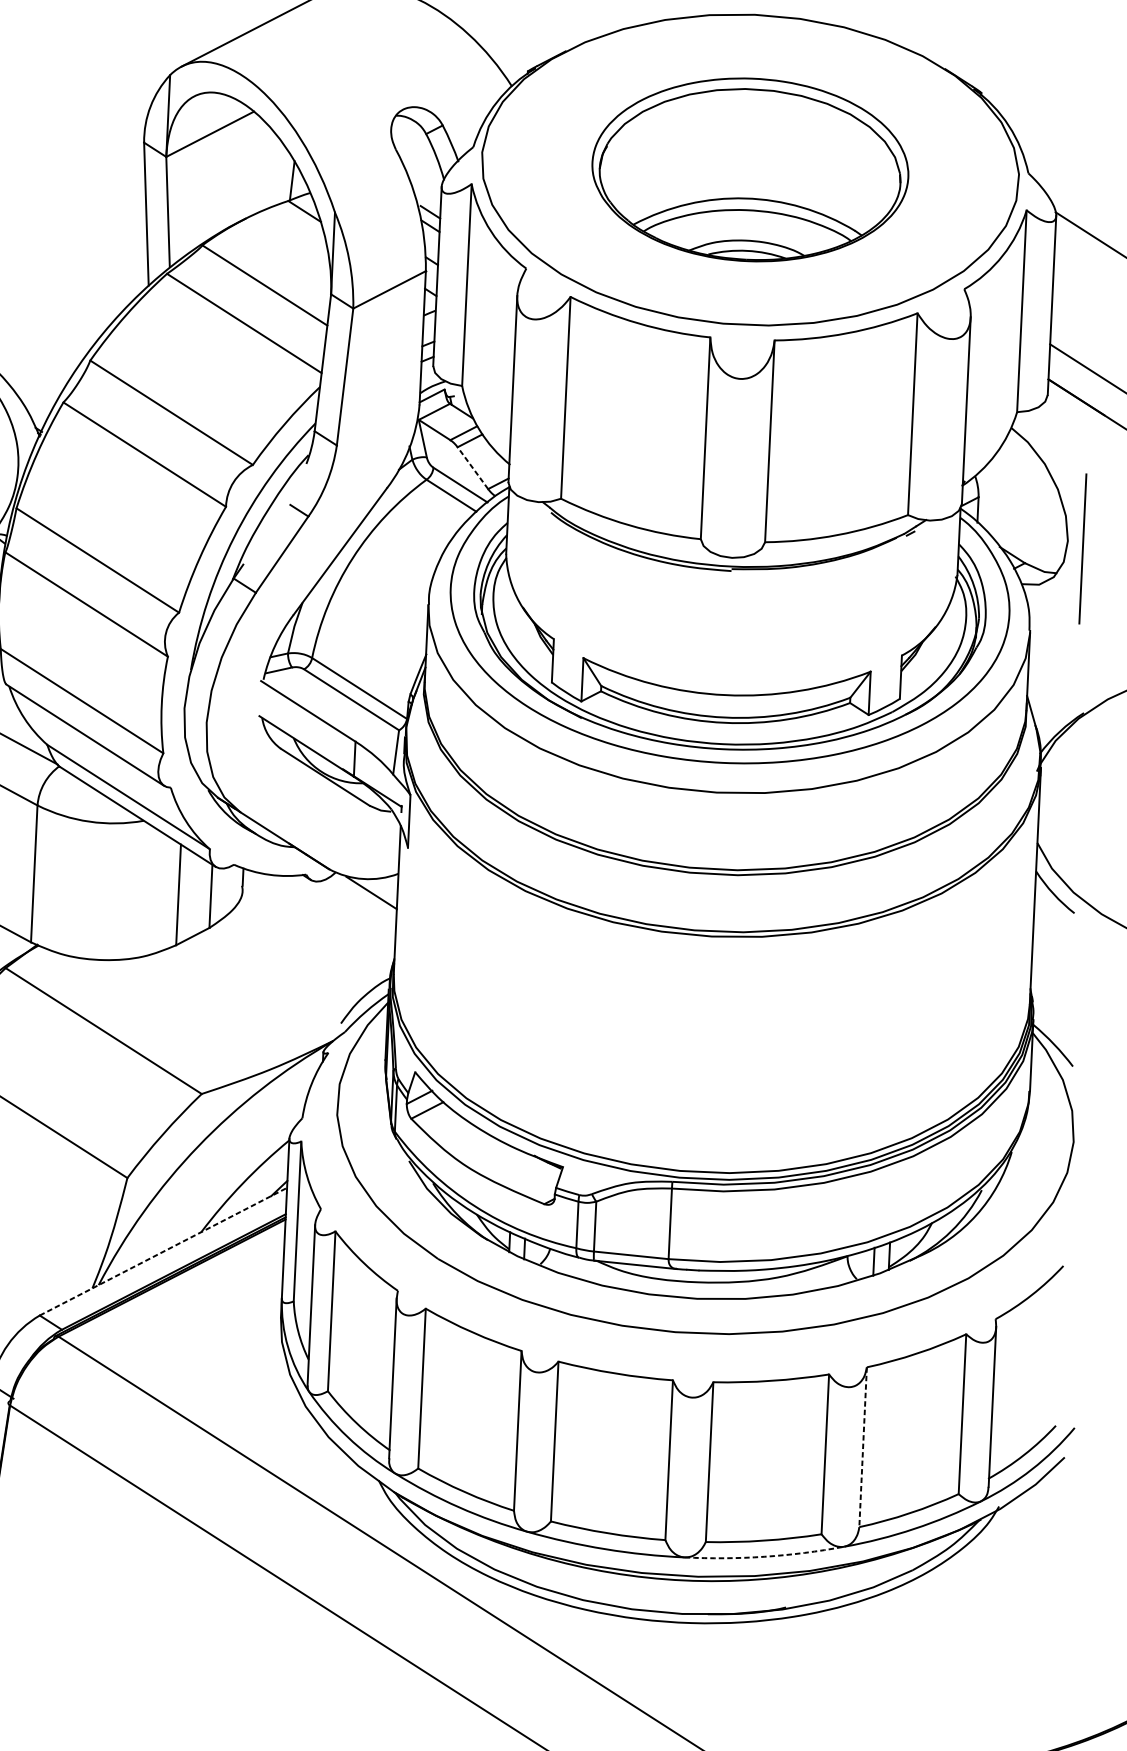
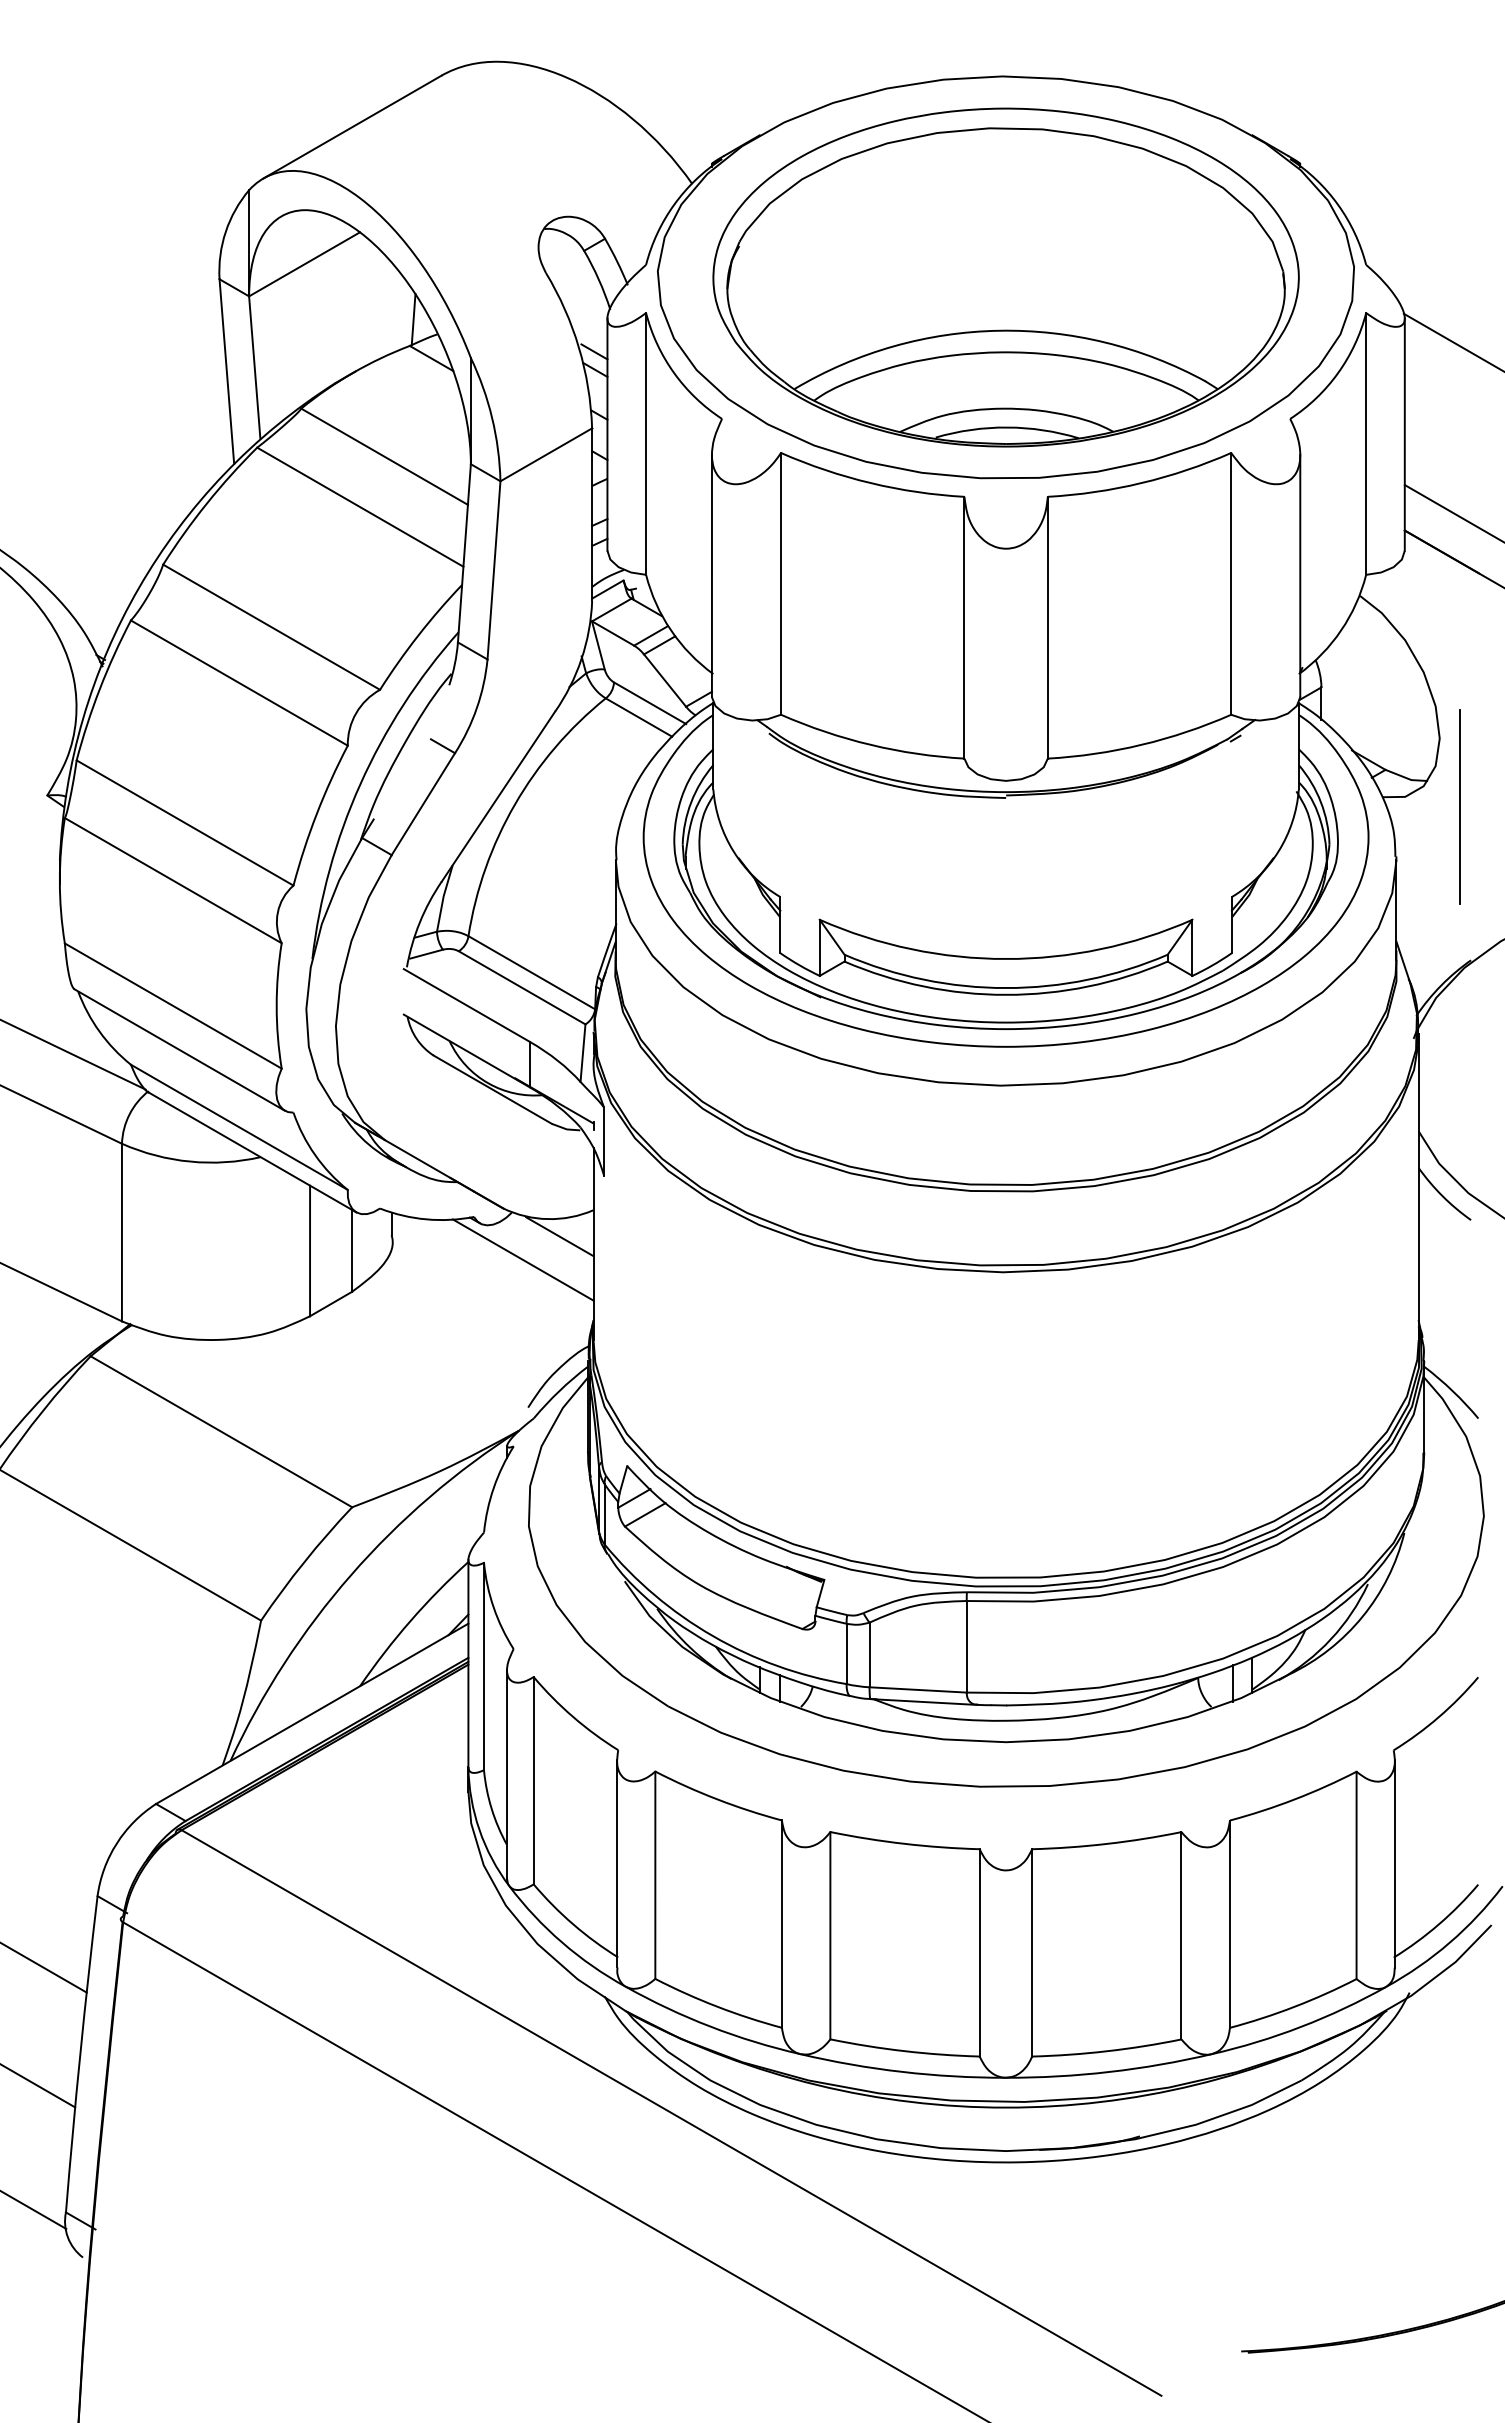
part: (749, 169) -> (1005, 277), size x1.43
line: (473, 468) -> (665, 680), dashed -> solid
line: (1082, 548) -> (1459, 806), moved
line: (342, 909) -> (522, 1259), added
line: (163, 1251) -> (312, 1713), dashed -> solid
line: (862, 1447) -> (1229, 1924), dashed -> solid
arc: (764, 1556) -> (1109, 2071), dashed -> solid

